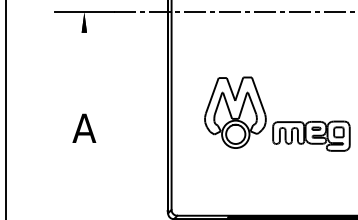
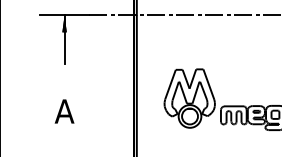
line: (84, 41) -> (64, 39), added

